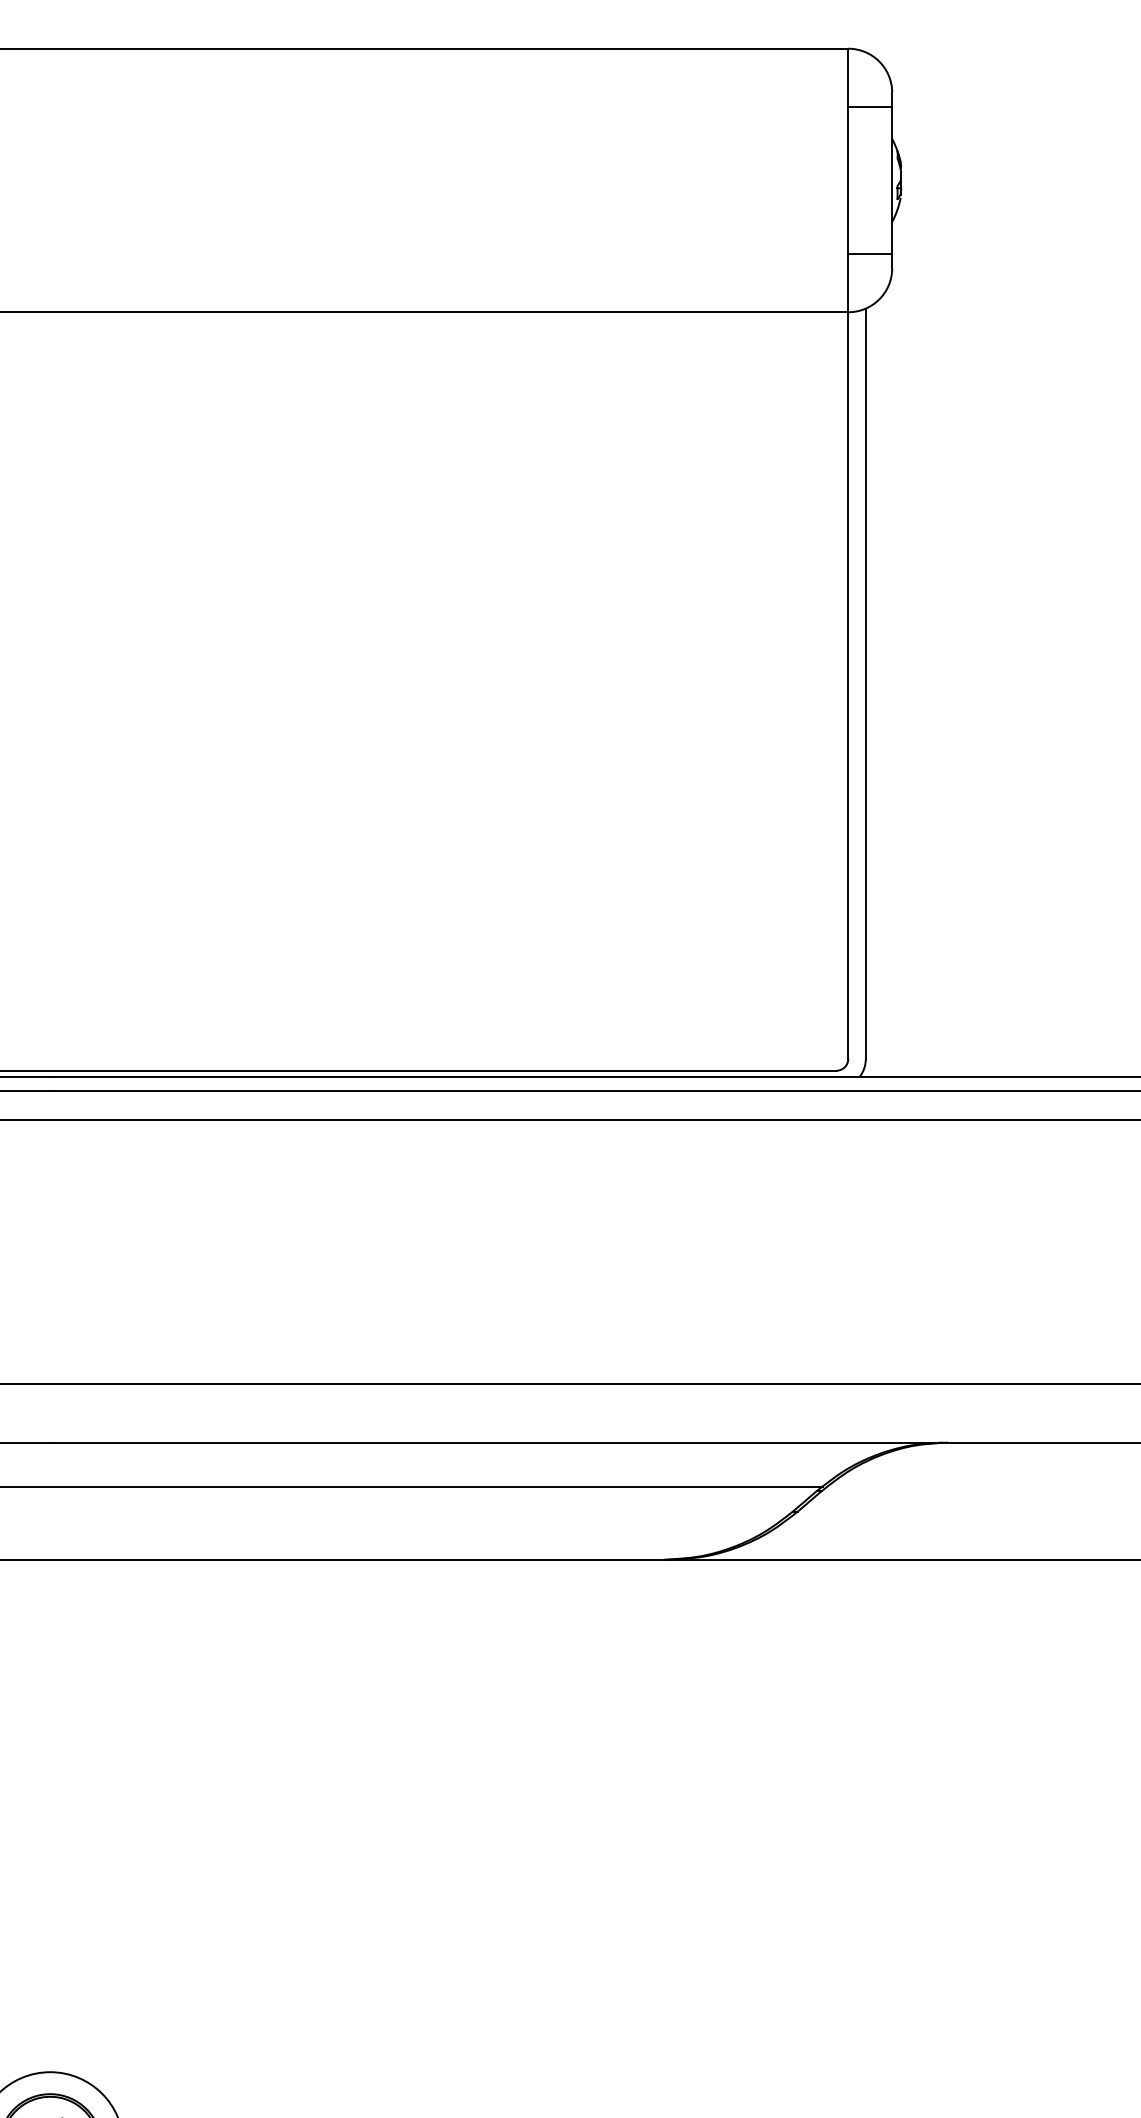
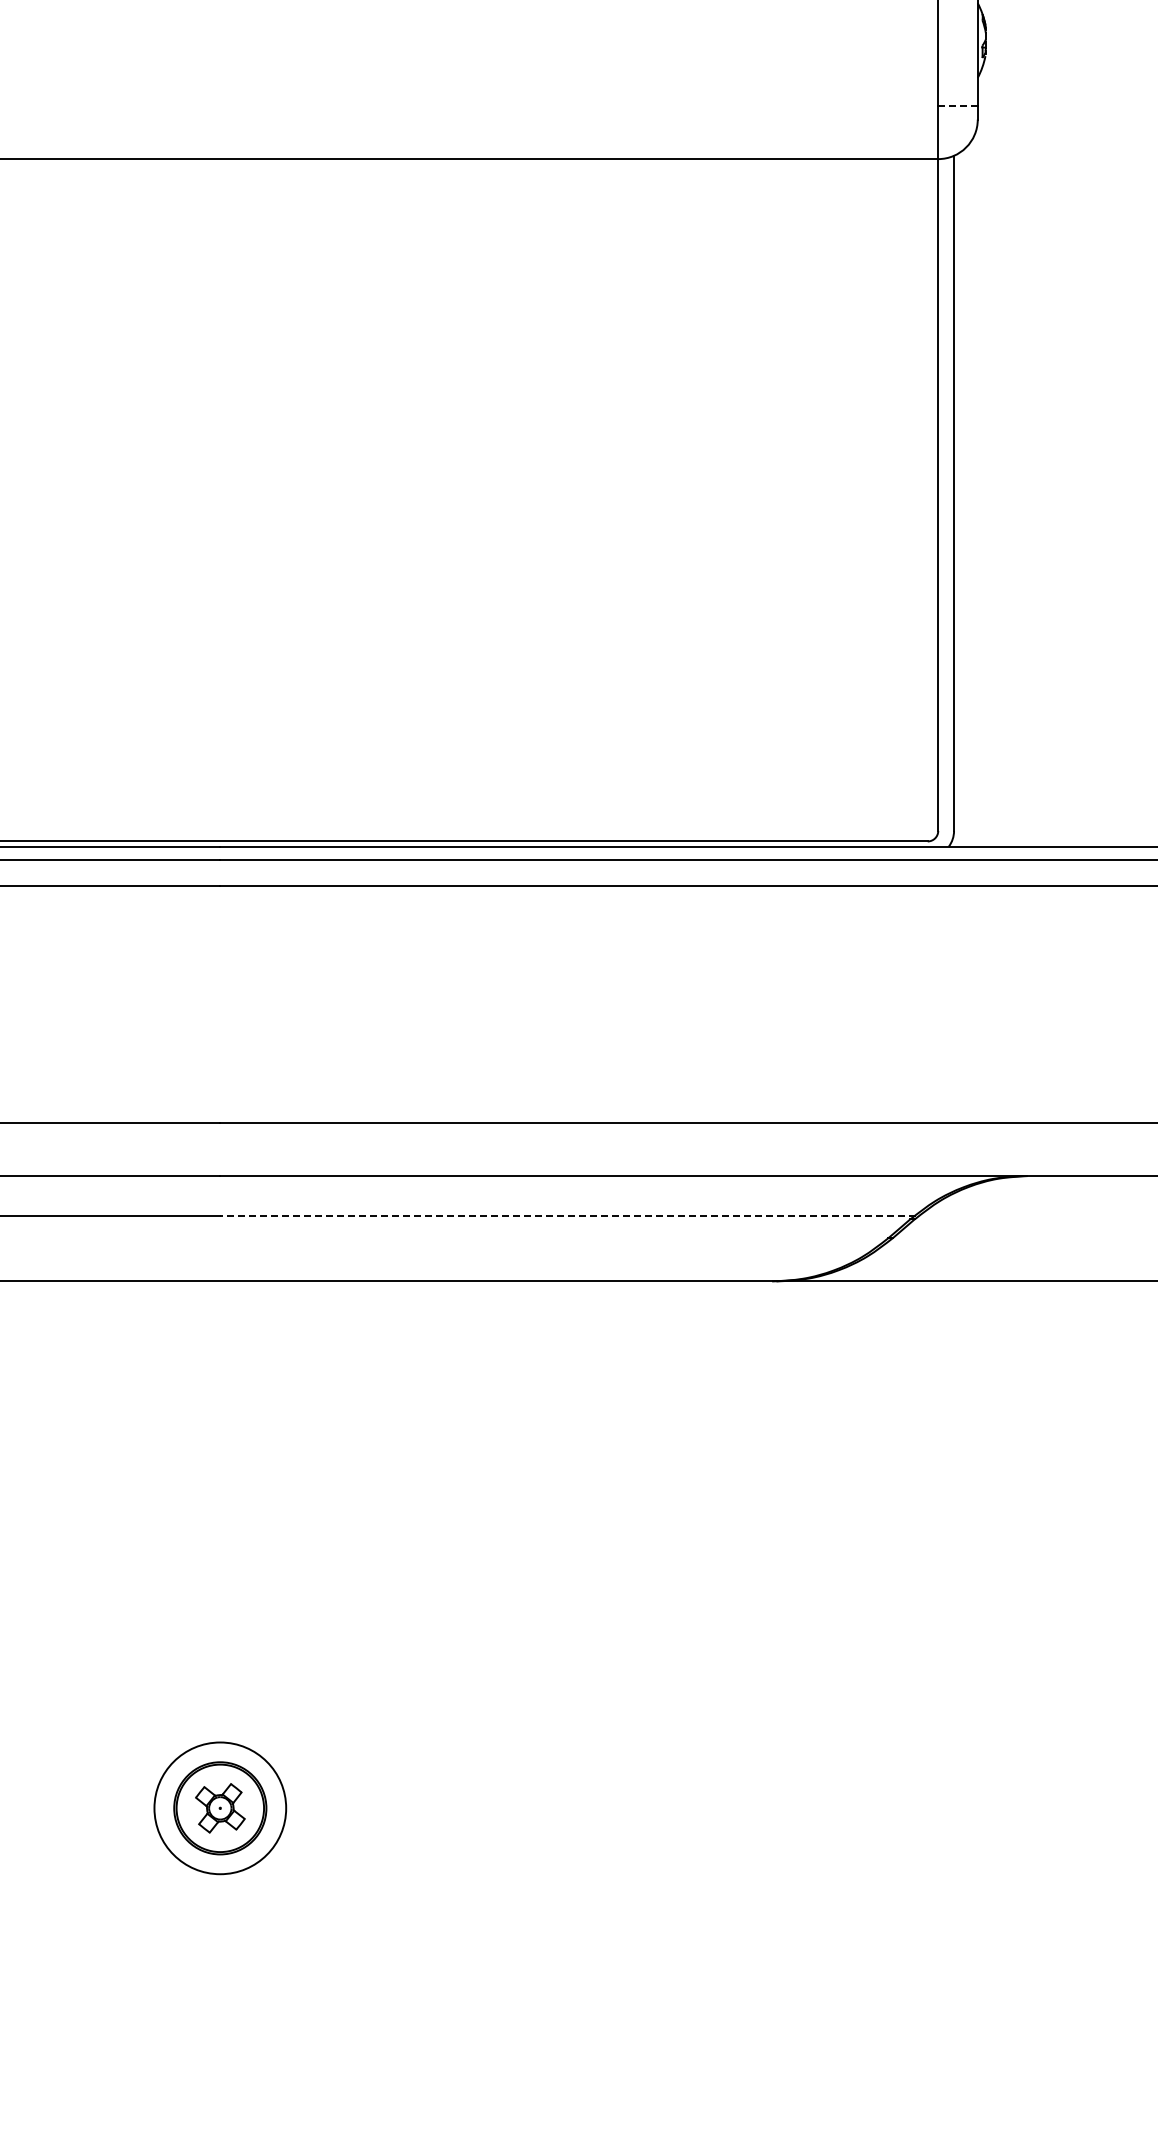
line: (870, 253) -> (958, 106), solid -> dashed
line: (437, 1486) -> (568, 1215), solid -> dashed

